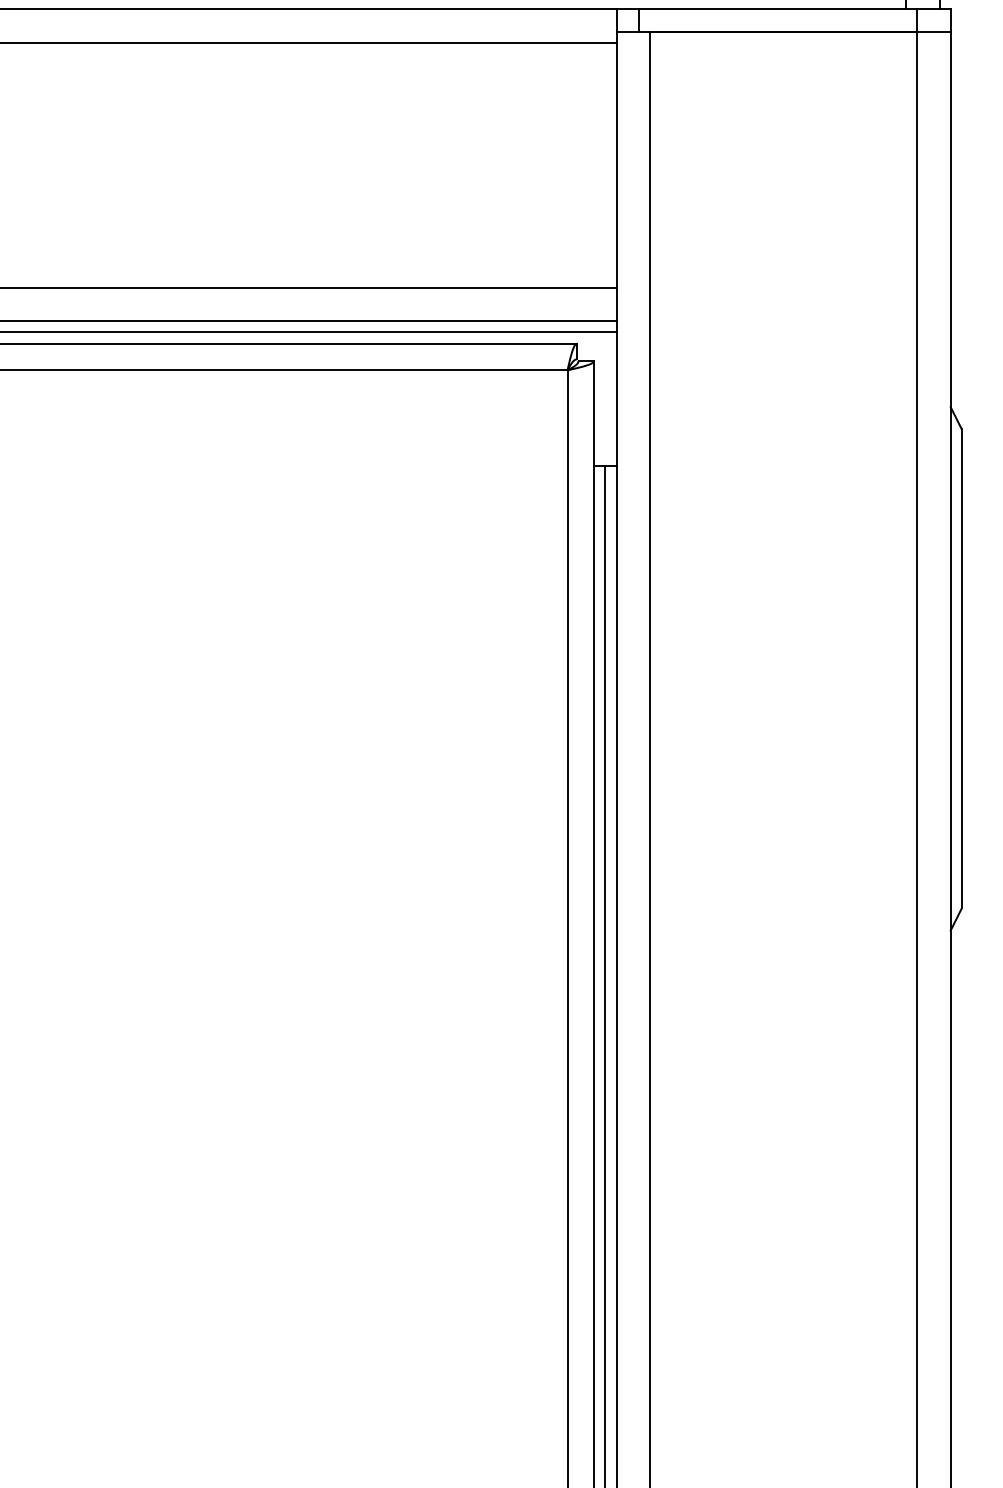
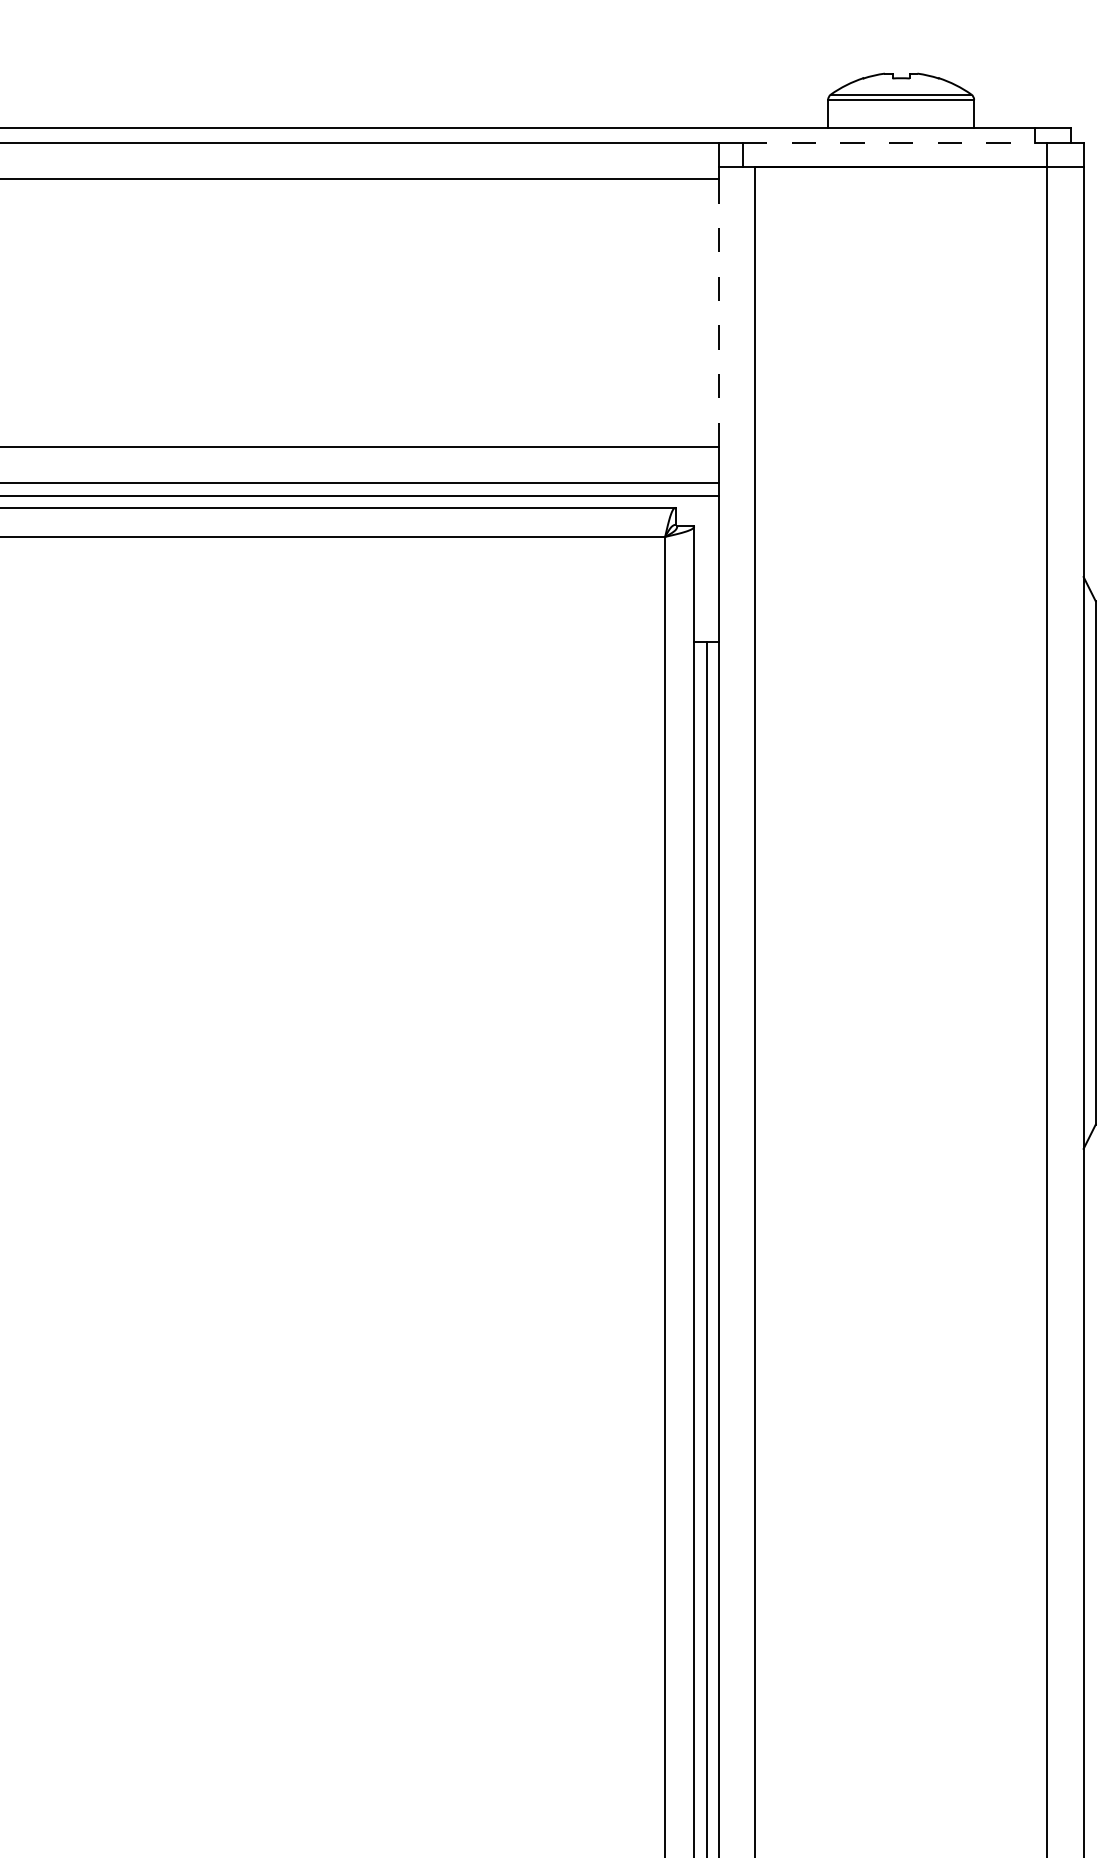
line: (778, 9) -> (895, 142), solid -> dashed
line: (616, 165) -> (718, 313), solid -> dashed

